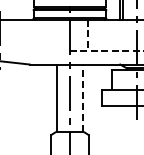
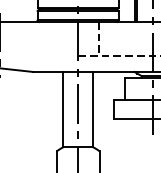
line: (83, 98) -> (93, 110), dashed -> solid

